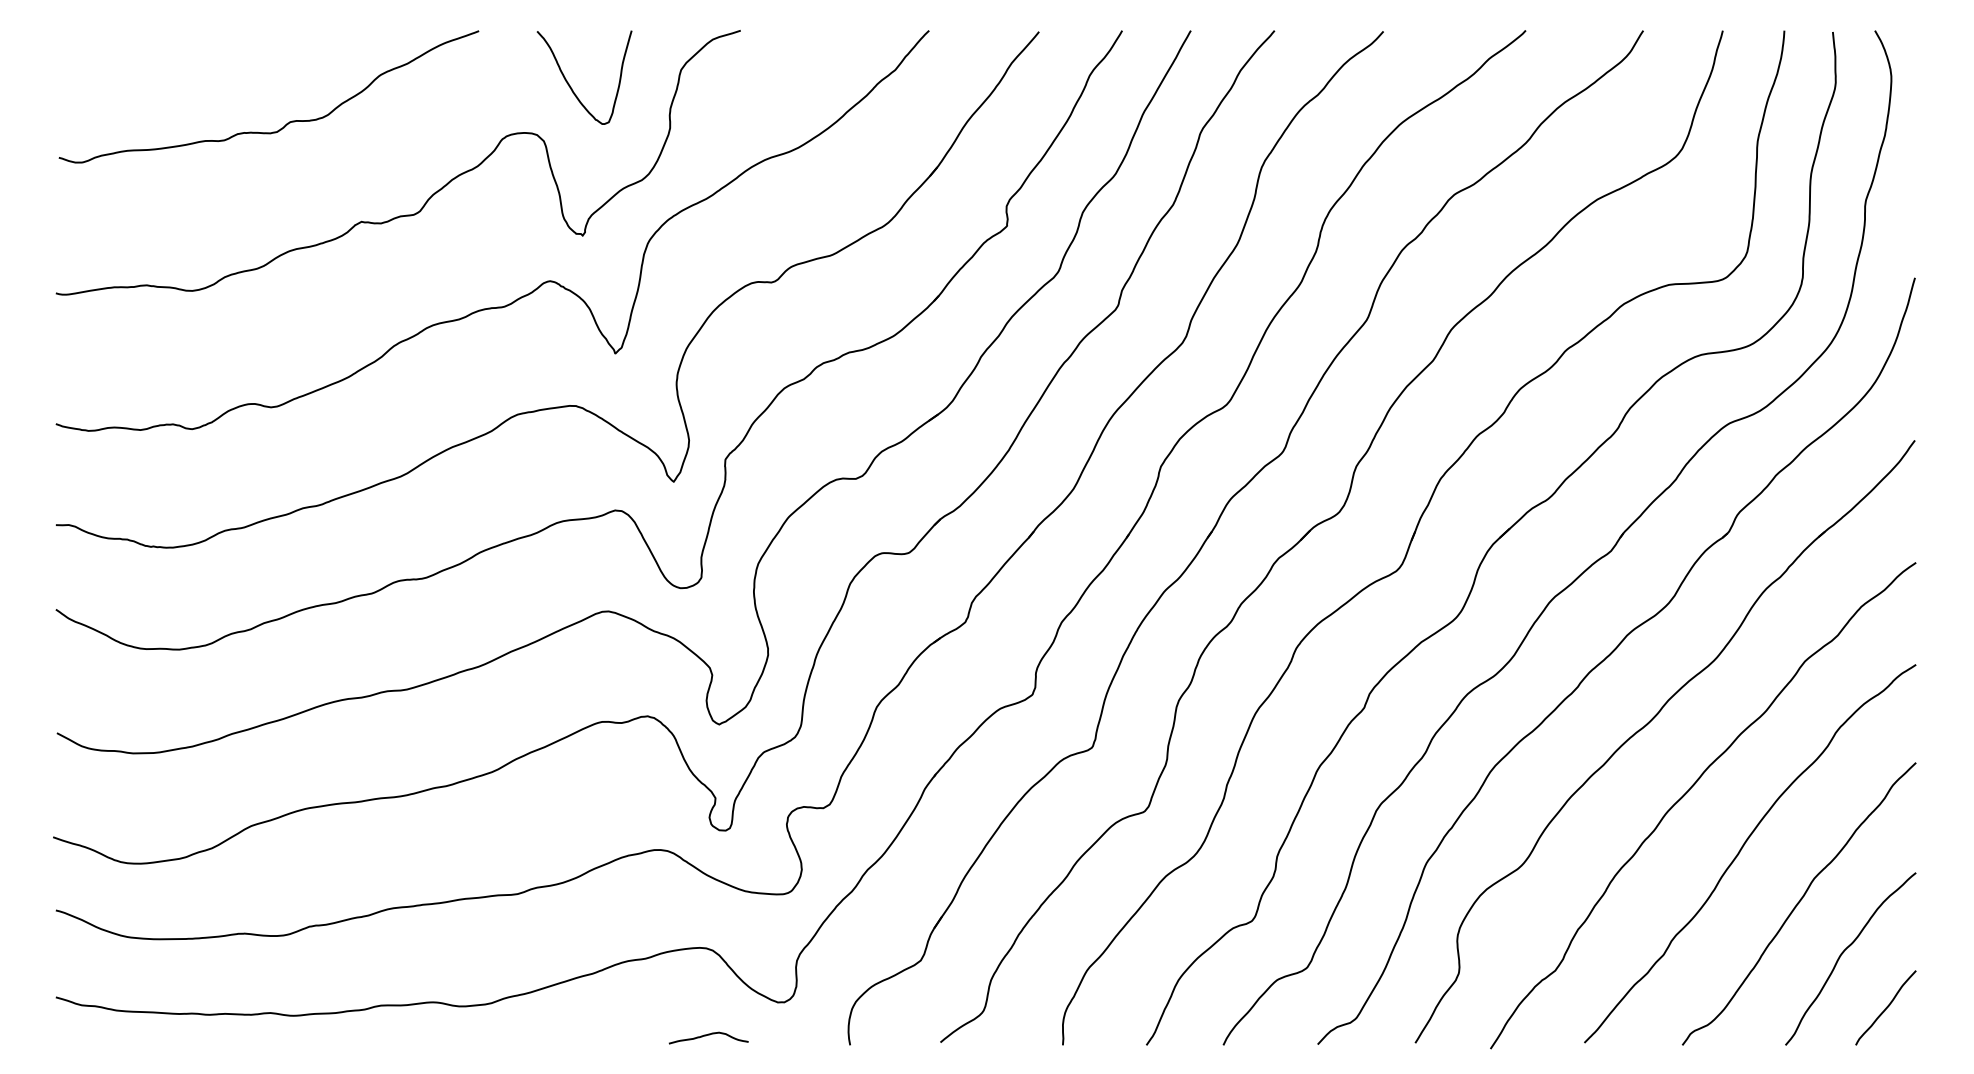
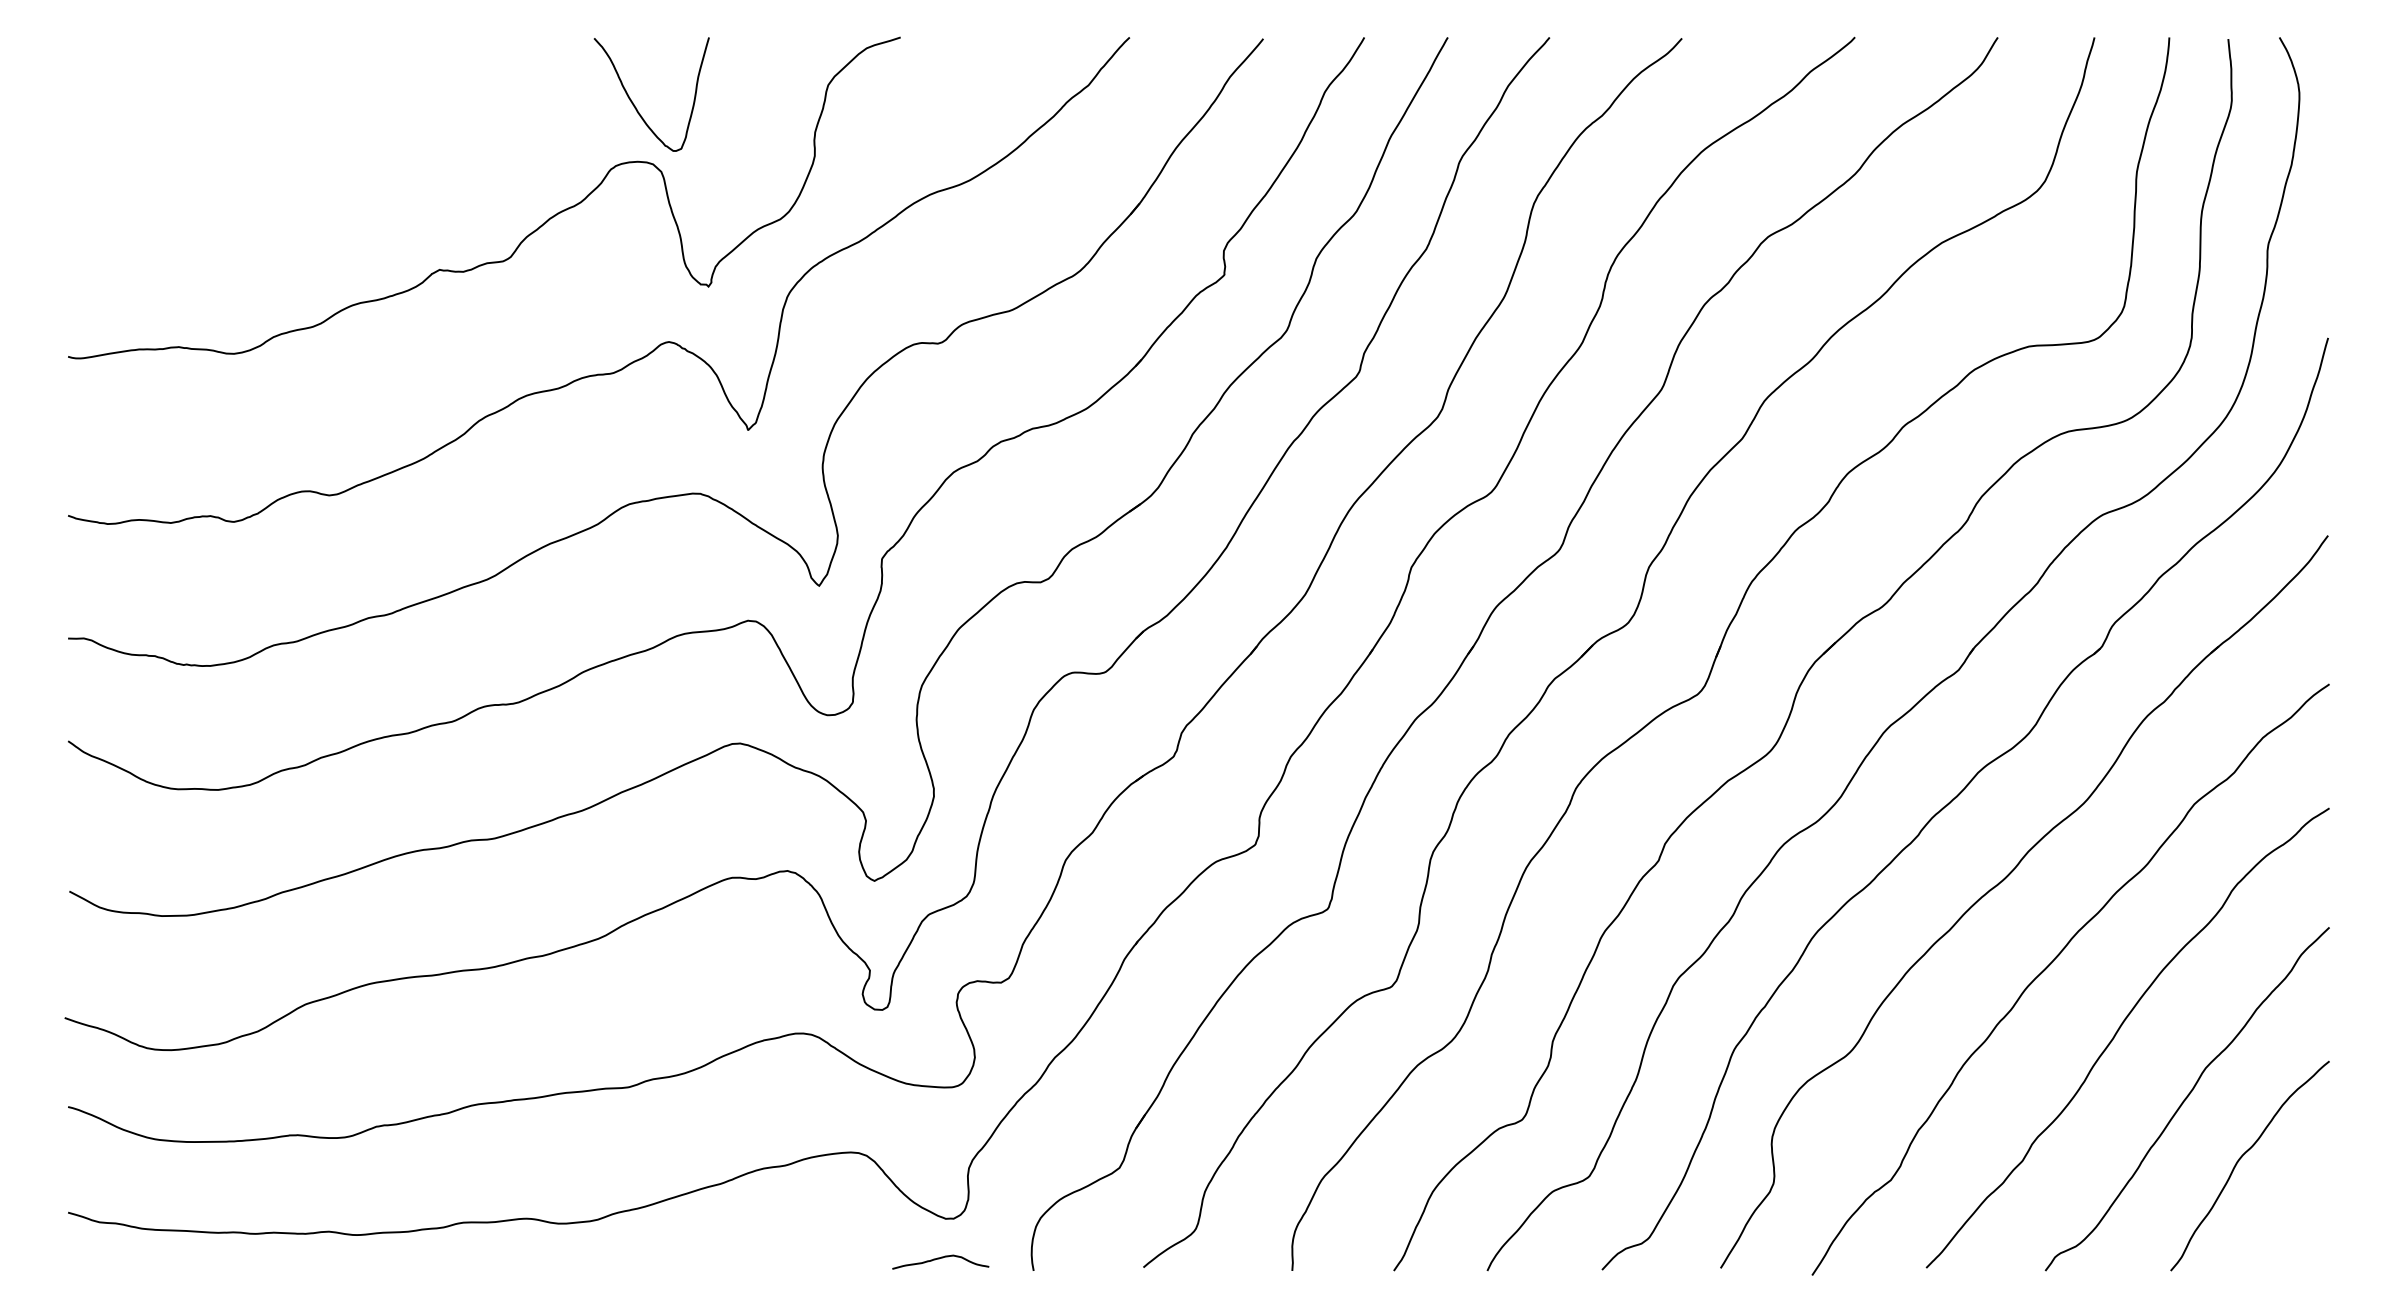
curve: (571, 86) -> (635, 105), moved
curve: (287, 122) -> (349, 149), removed
curve: (1886, 1007) -> (2293, 1224), removed
curve: (707, 1035) -> (939, 1259), moved

